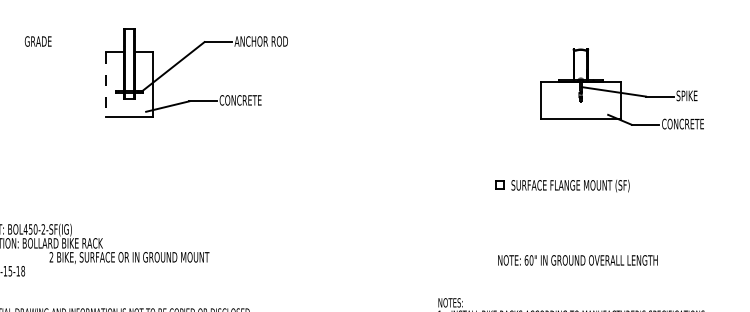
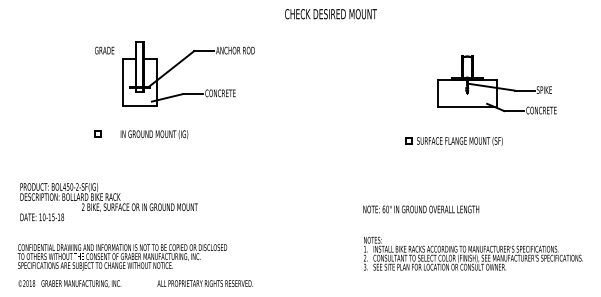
text: (38, 41) -> (104, 50), moved
line: (106, 85) -> (123, 82), dashed -> solid
part: (131, 157) -> (141, 134), added
part: (561, 186) -> (453, 141), moved
text: (578, 260) -> (421, 209), moved

